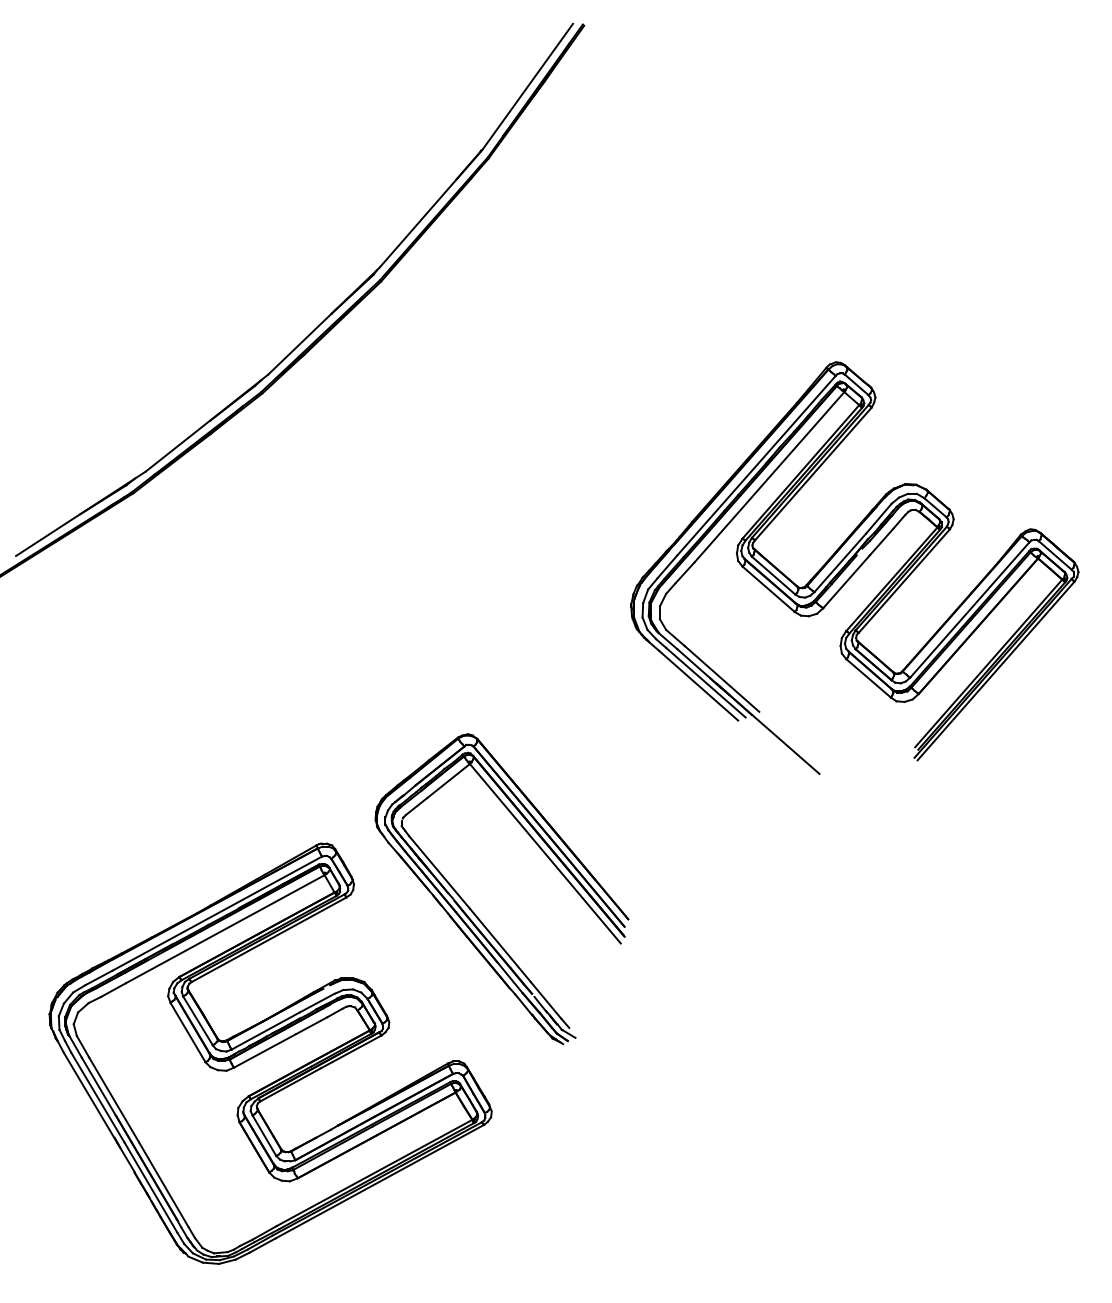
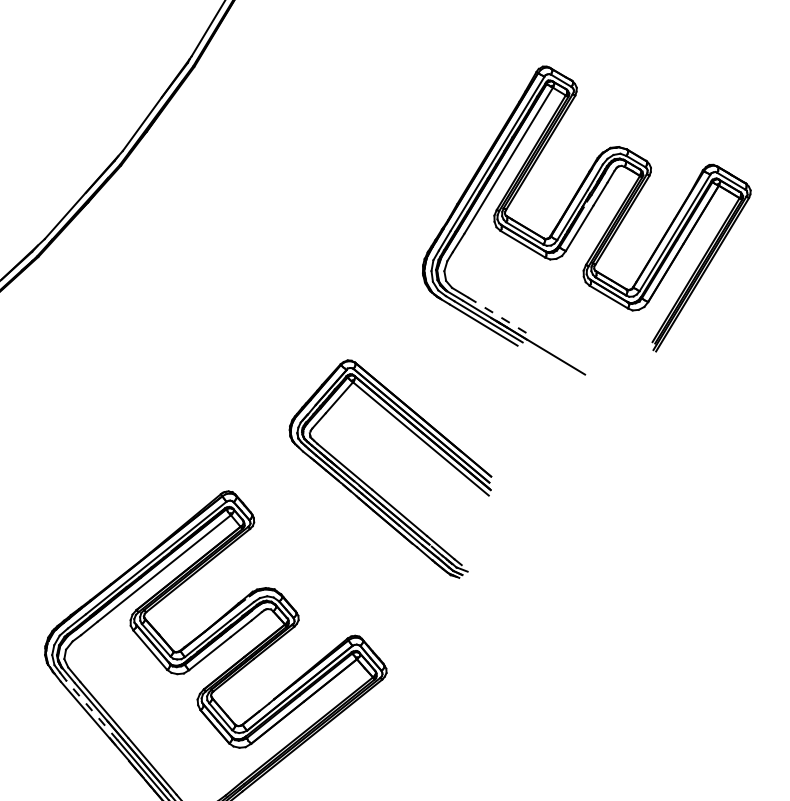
line: (722, 678) -> (500, 316), solid -> dashed
part: (475, 913) -> (376, 492), moved
line: (97, 1097) -> (91, 710), solid -> dashed

